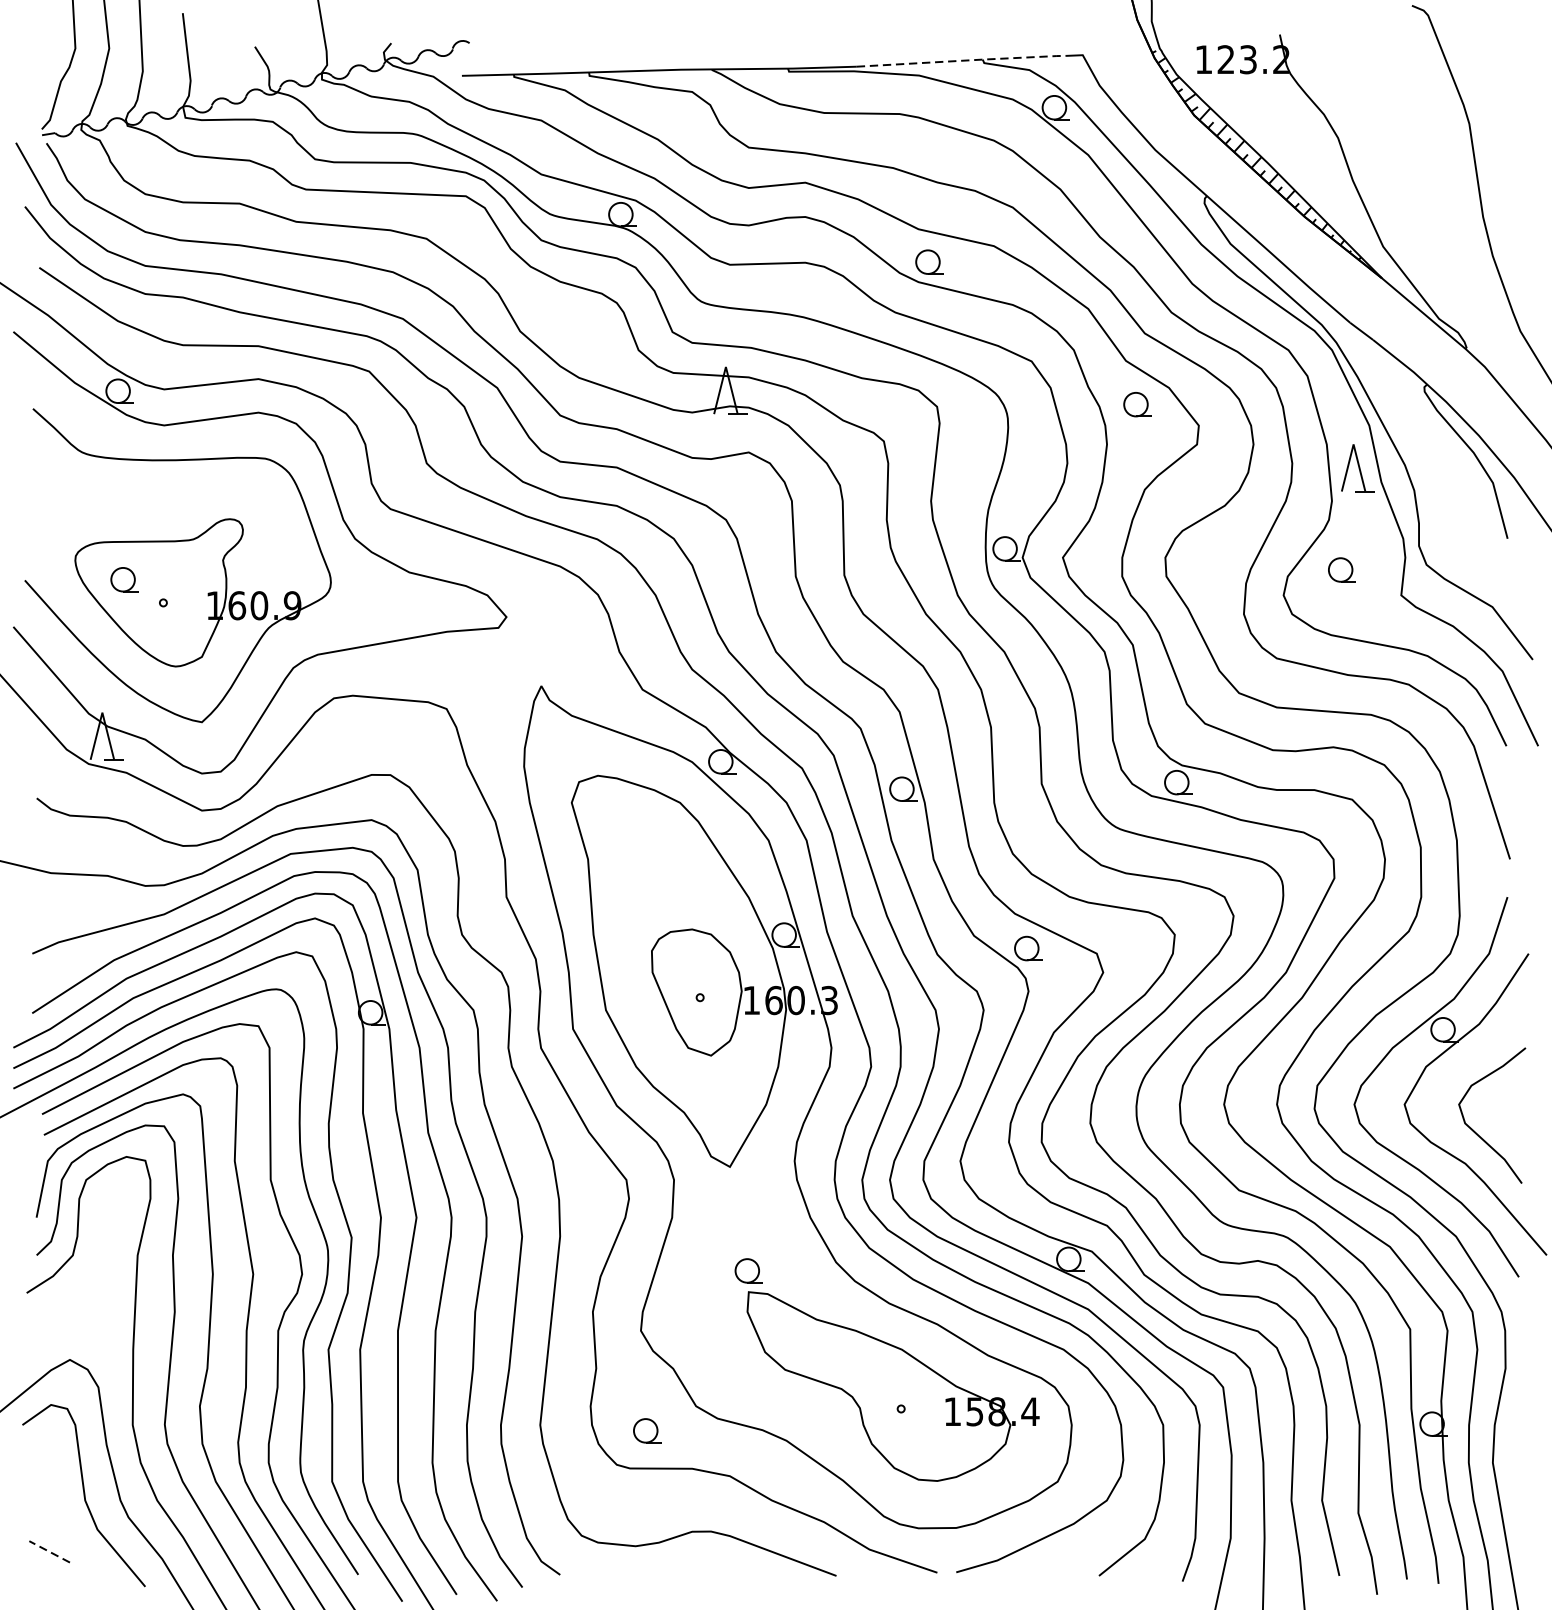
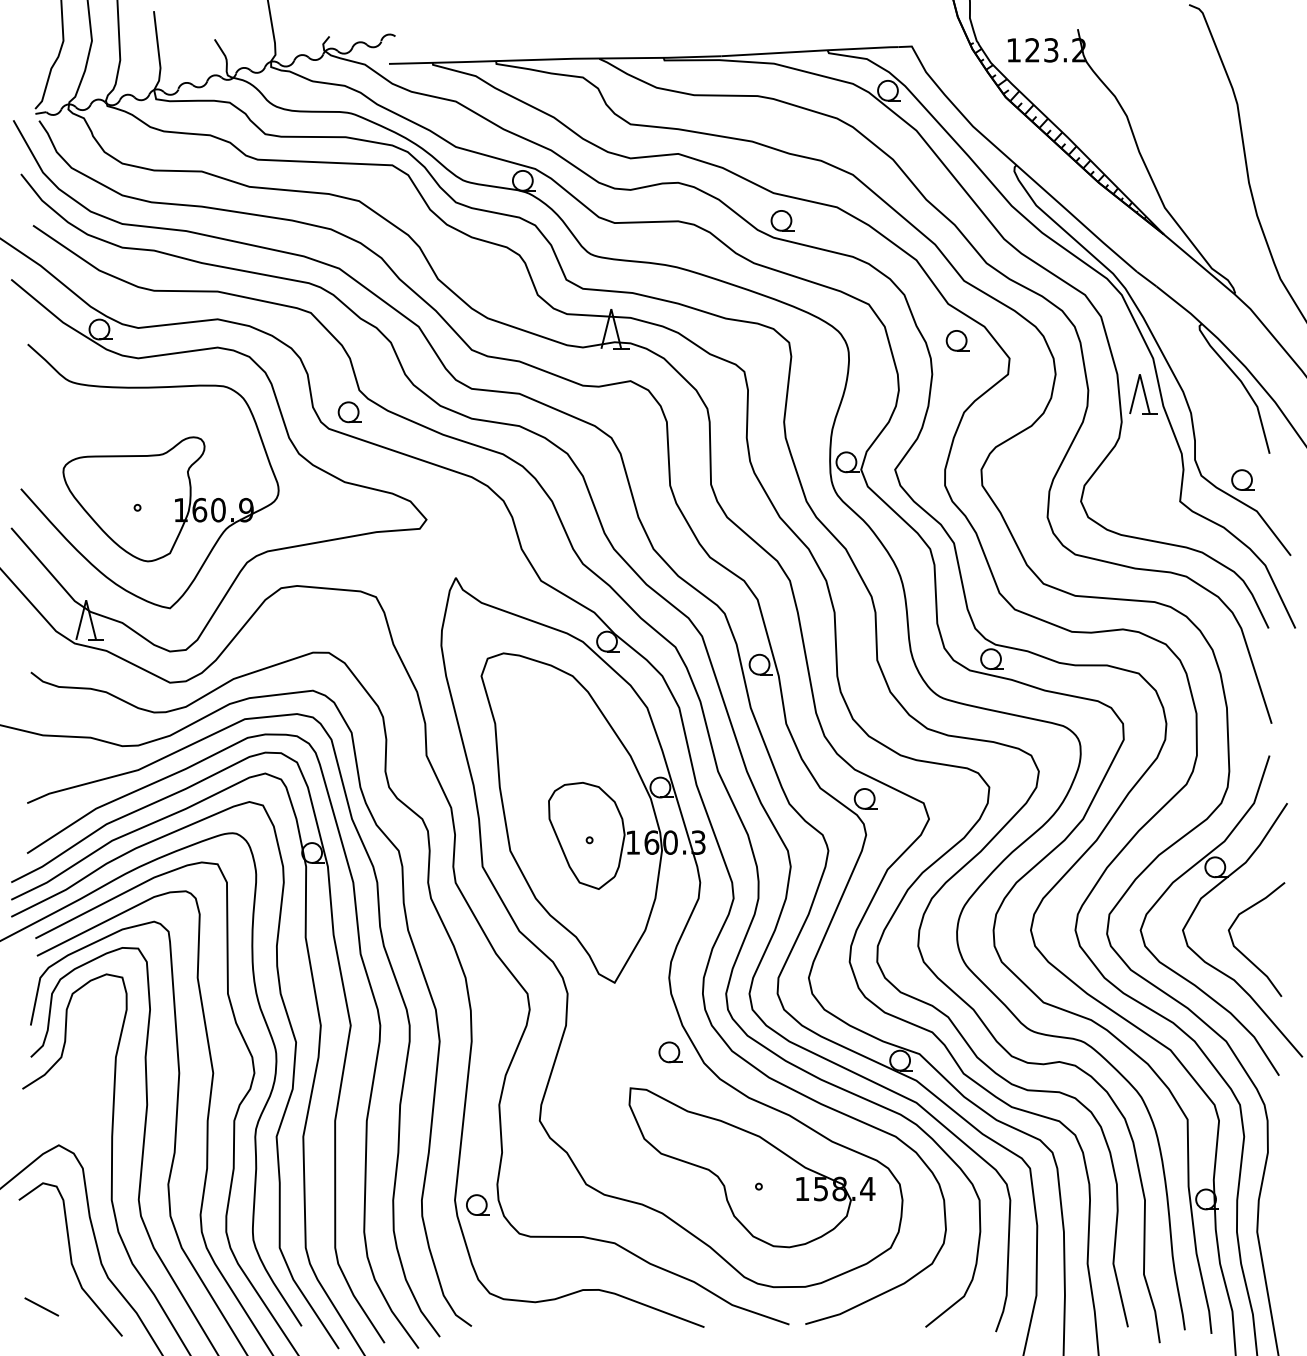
line: (963, 61) -> (811, 51), dashed -> solid
part: (1341, 569) -> (1242, 479), moved
part: (124, 579) -> (349, 412), moved
part: (748, 1271) -> (670, 1052), moved
part: (646, 1430) -> (477, 1204), moved
line: (49, 1551) -> (41, 1306), dashed -> solid

